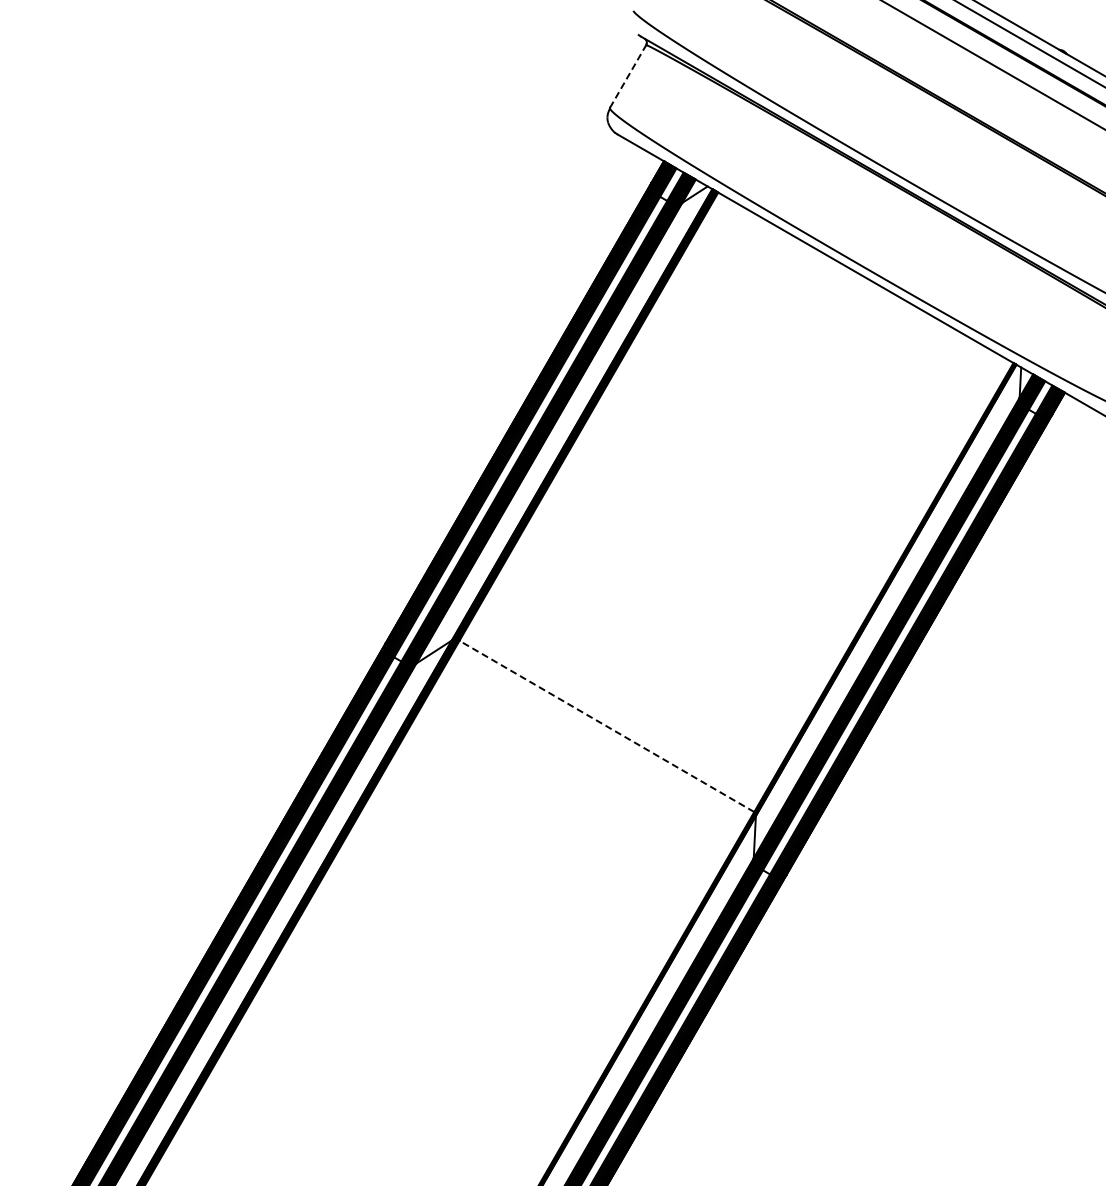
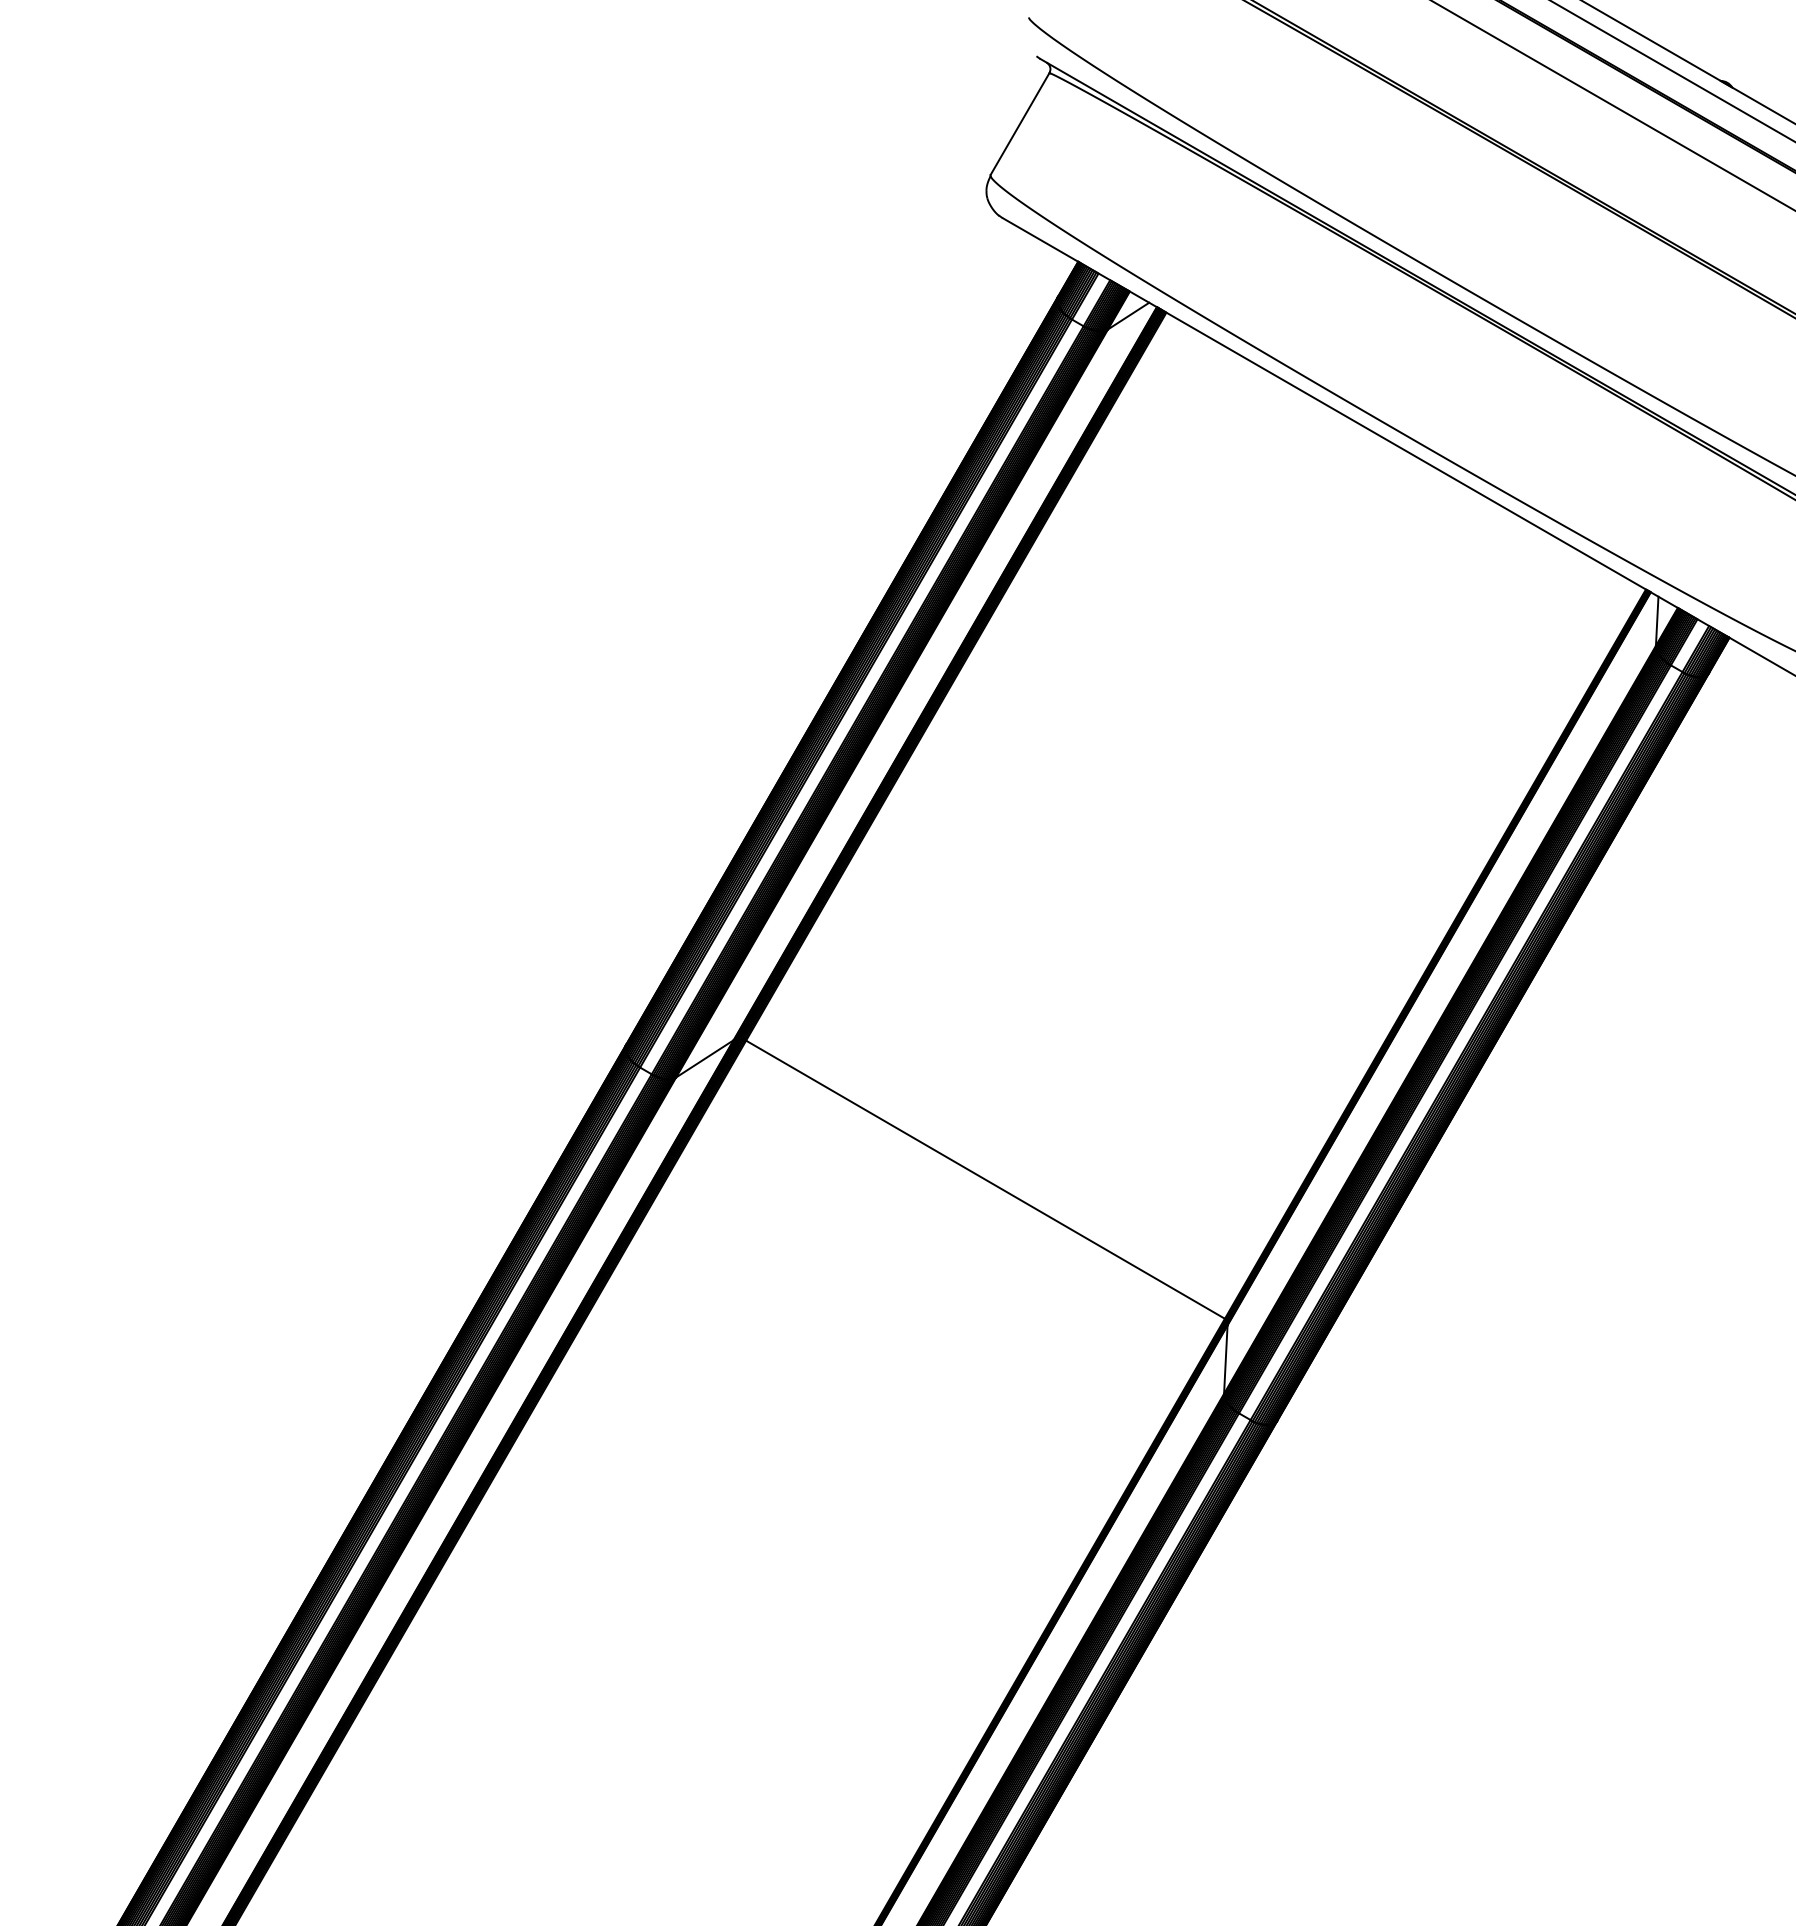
line: (628, 76) -> (1020, 124), dashed -> solid
line: (606, 726) -> (984, 1179), dashed -> solid

